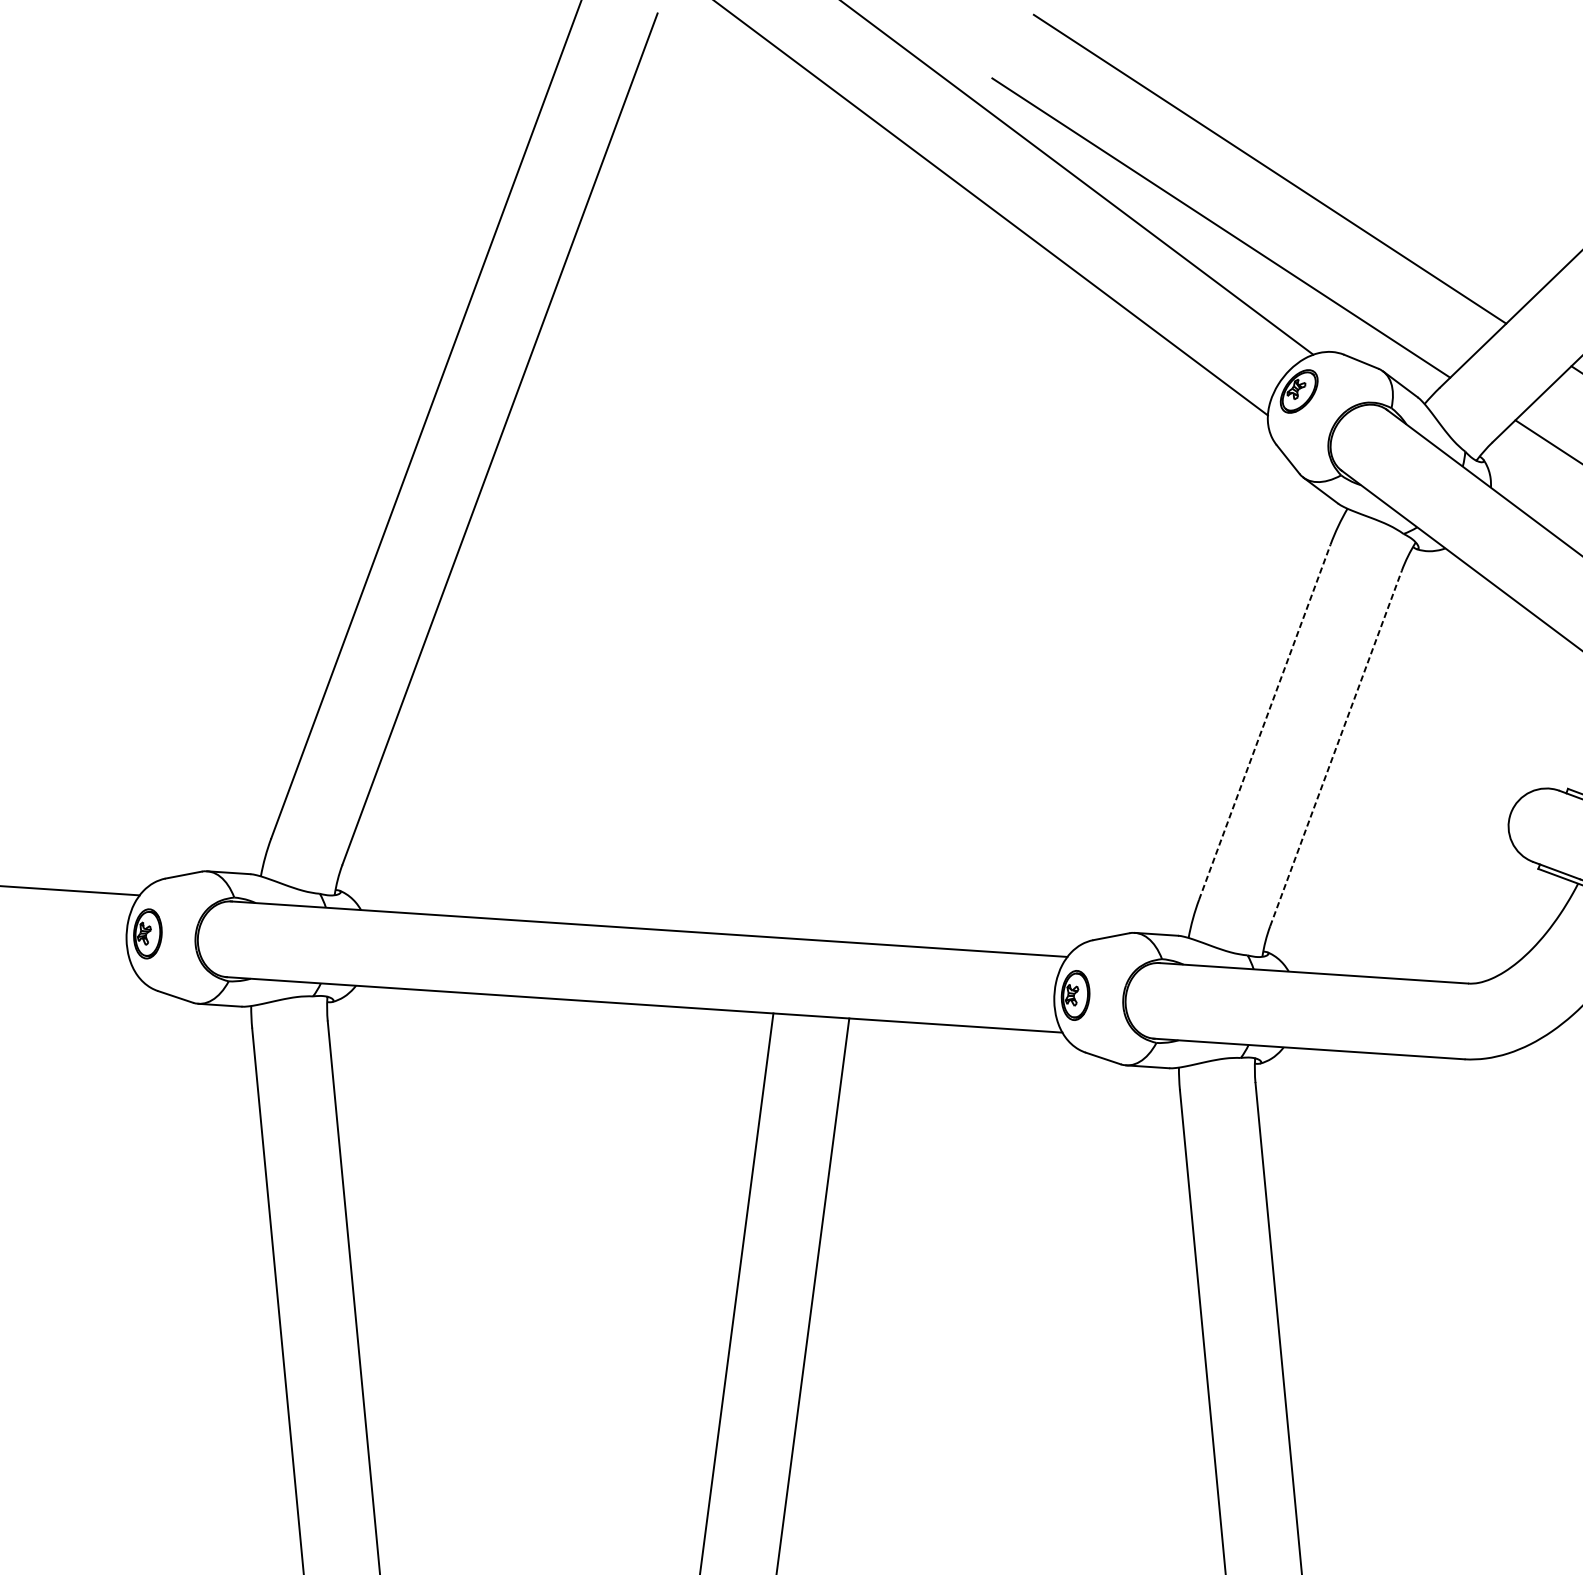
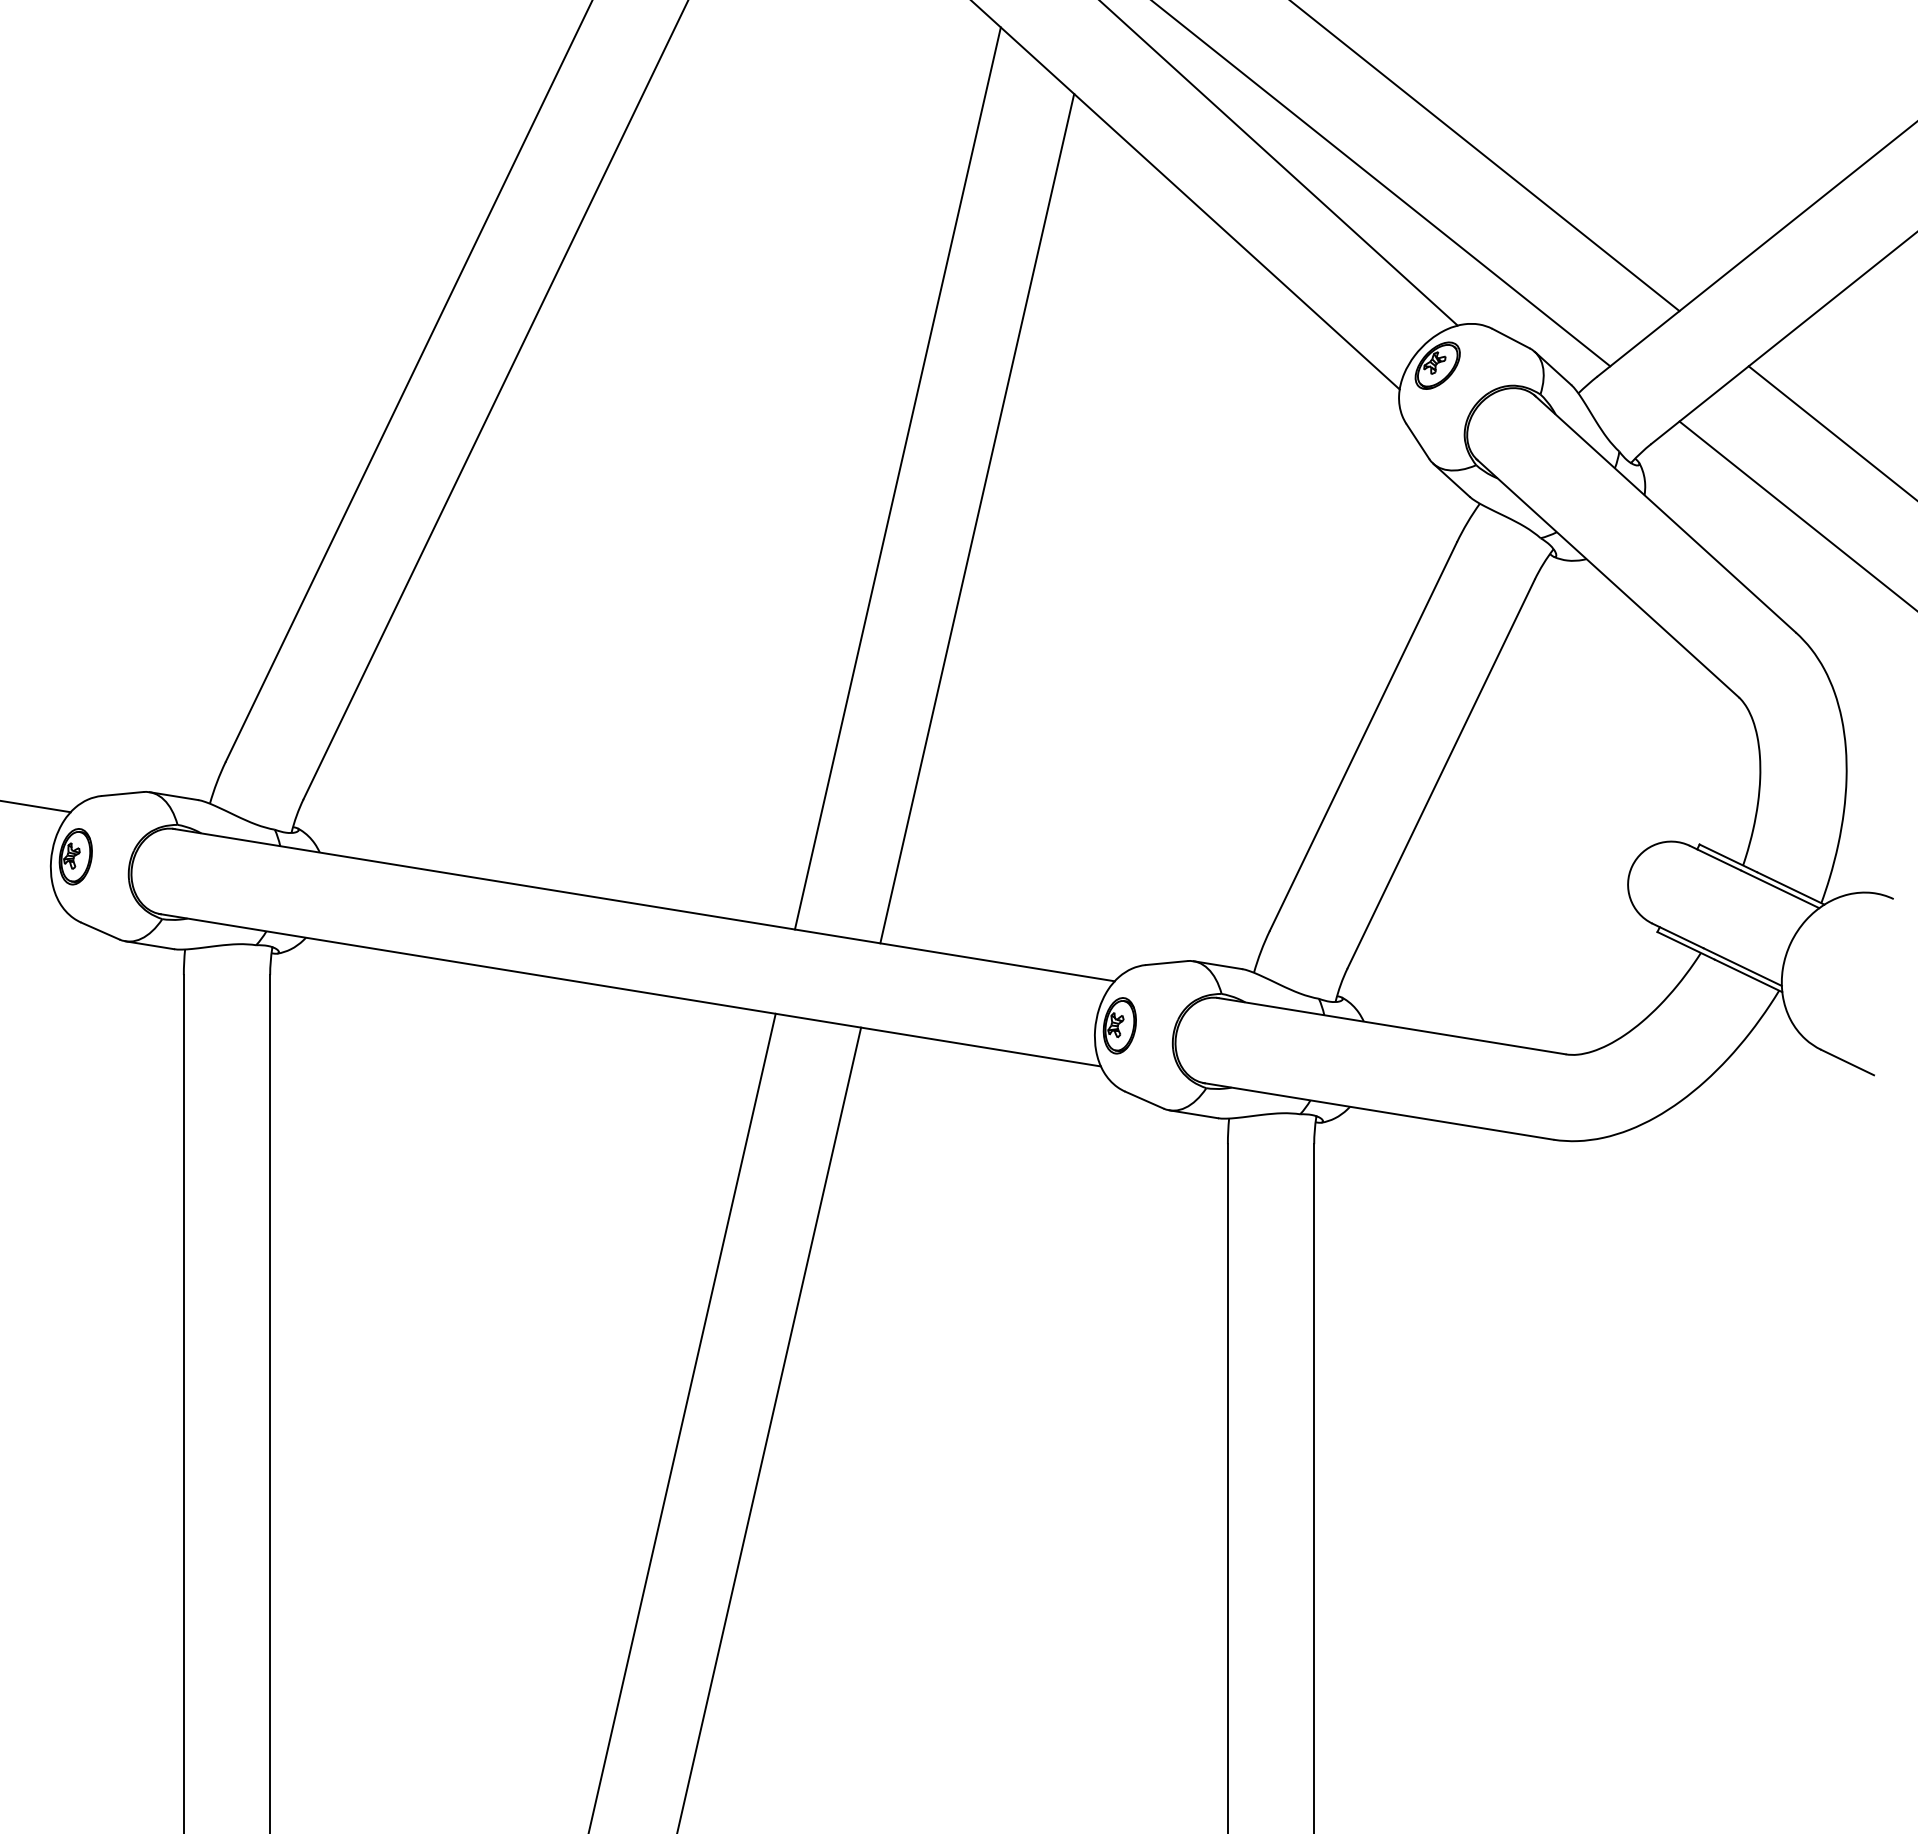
line: (835, 534) -> (897, 478), added
line: (909, 563) -> (977, 518), added
line: (1264, 722) -> (1363, 736), dashed -> solid
line: (1336, 748) -> (1441, 773), dashed -> solid

